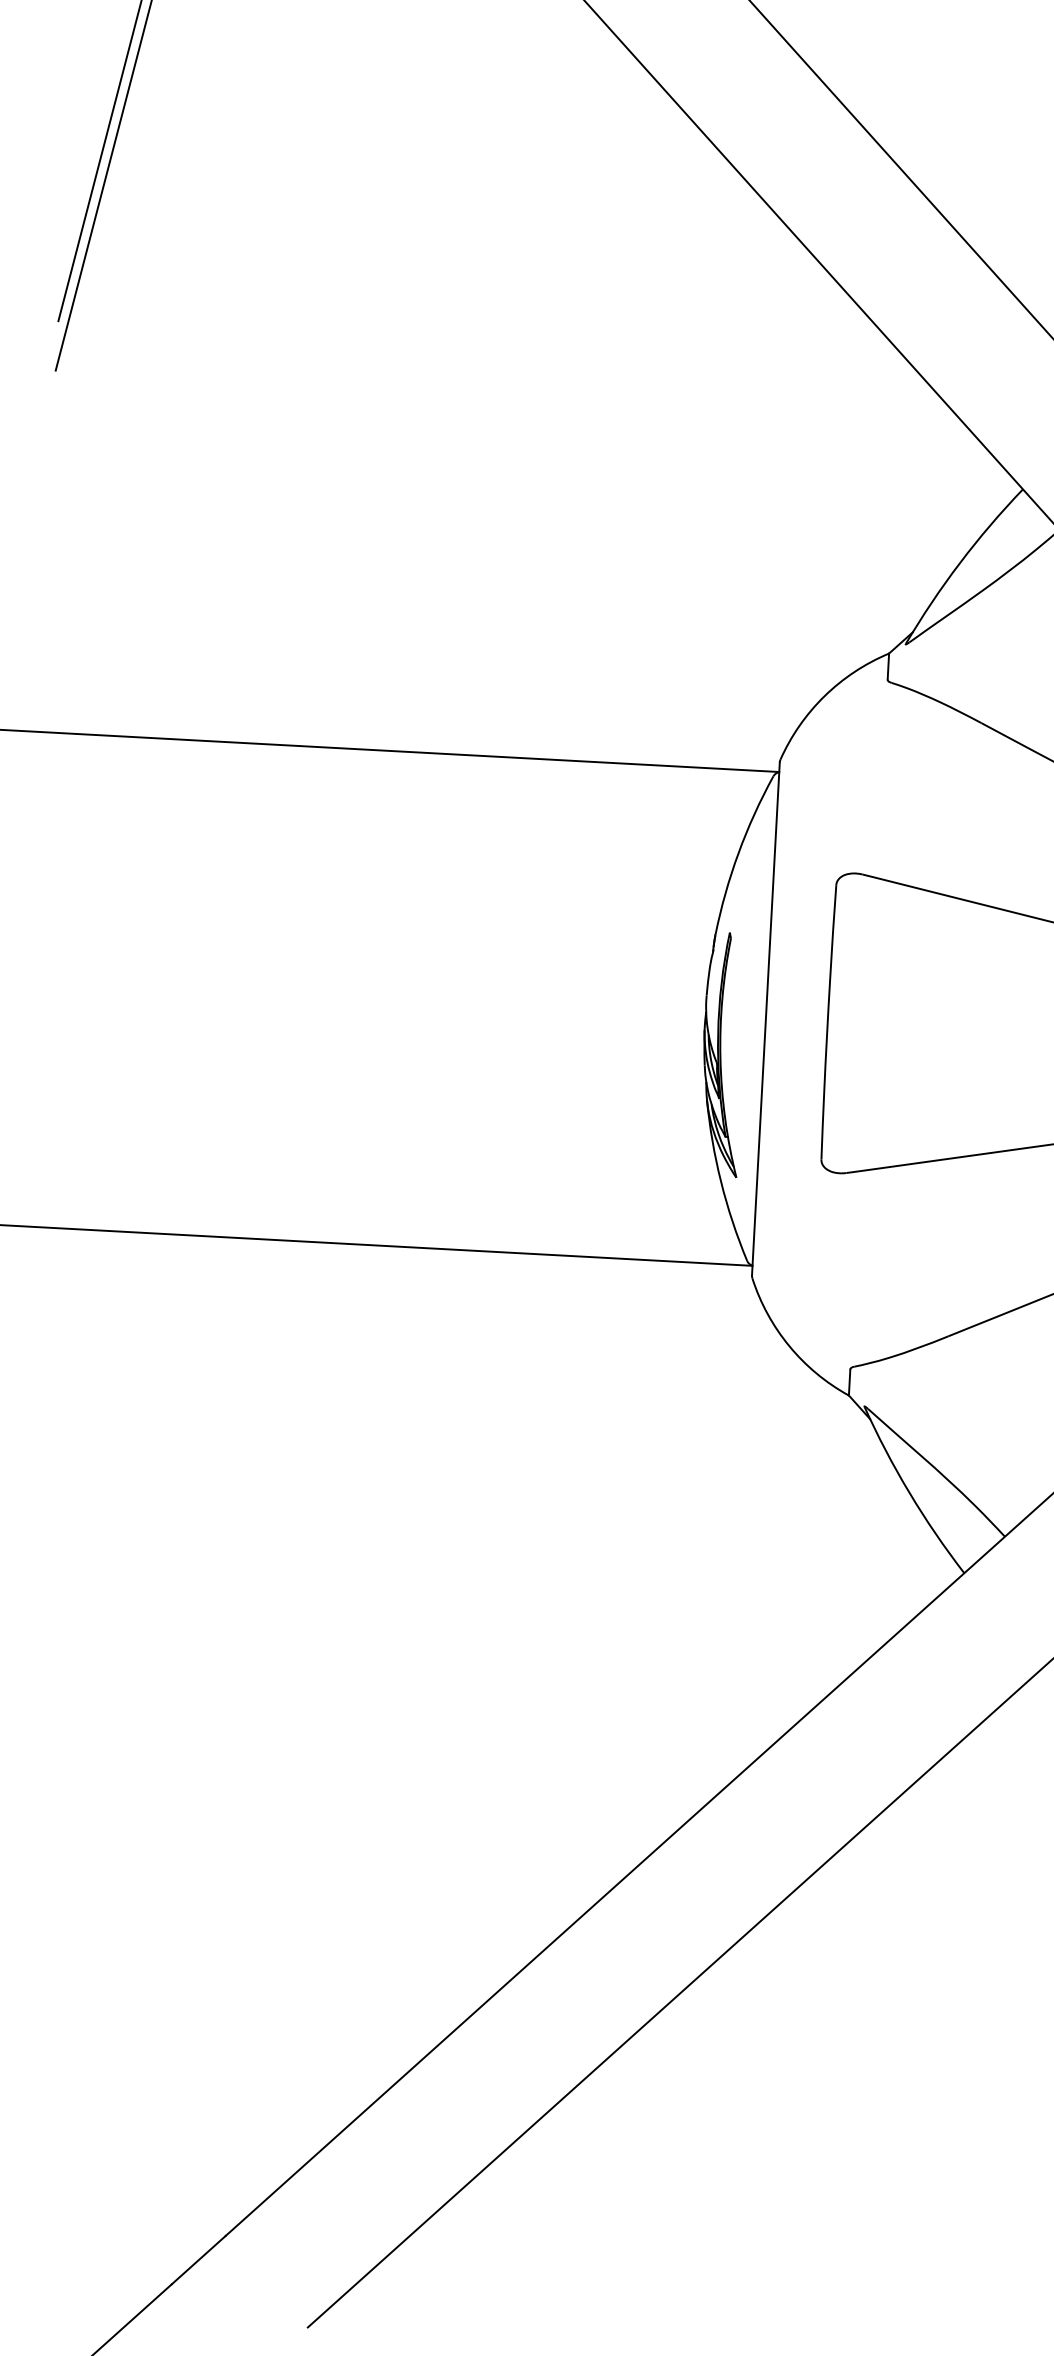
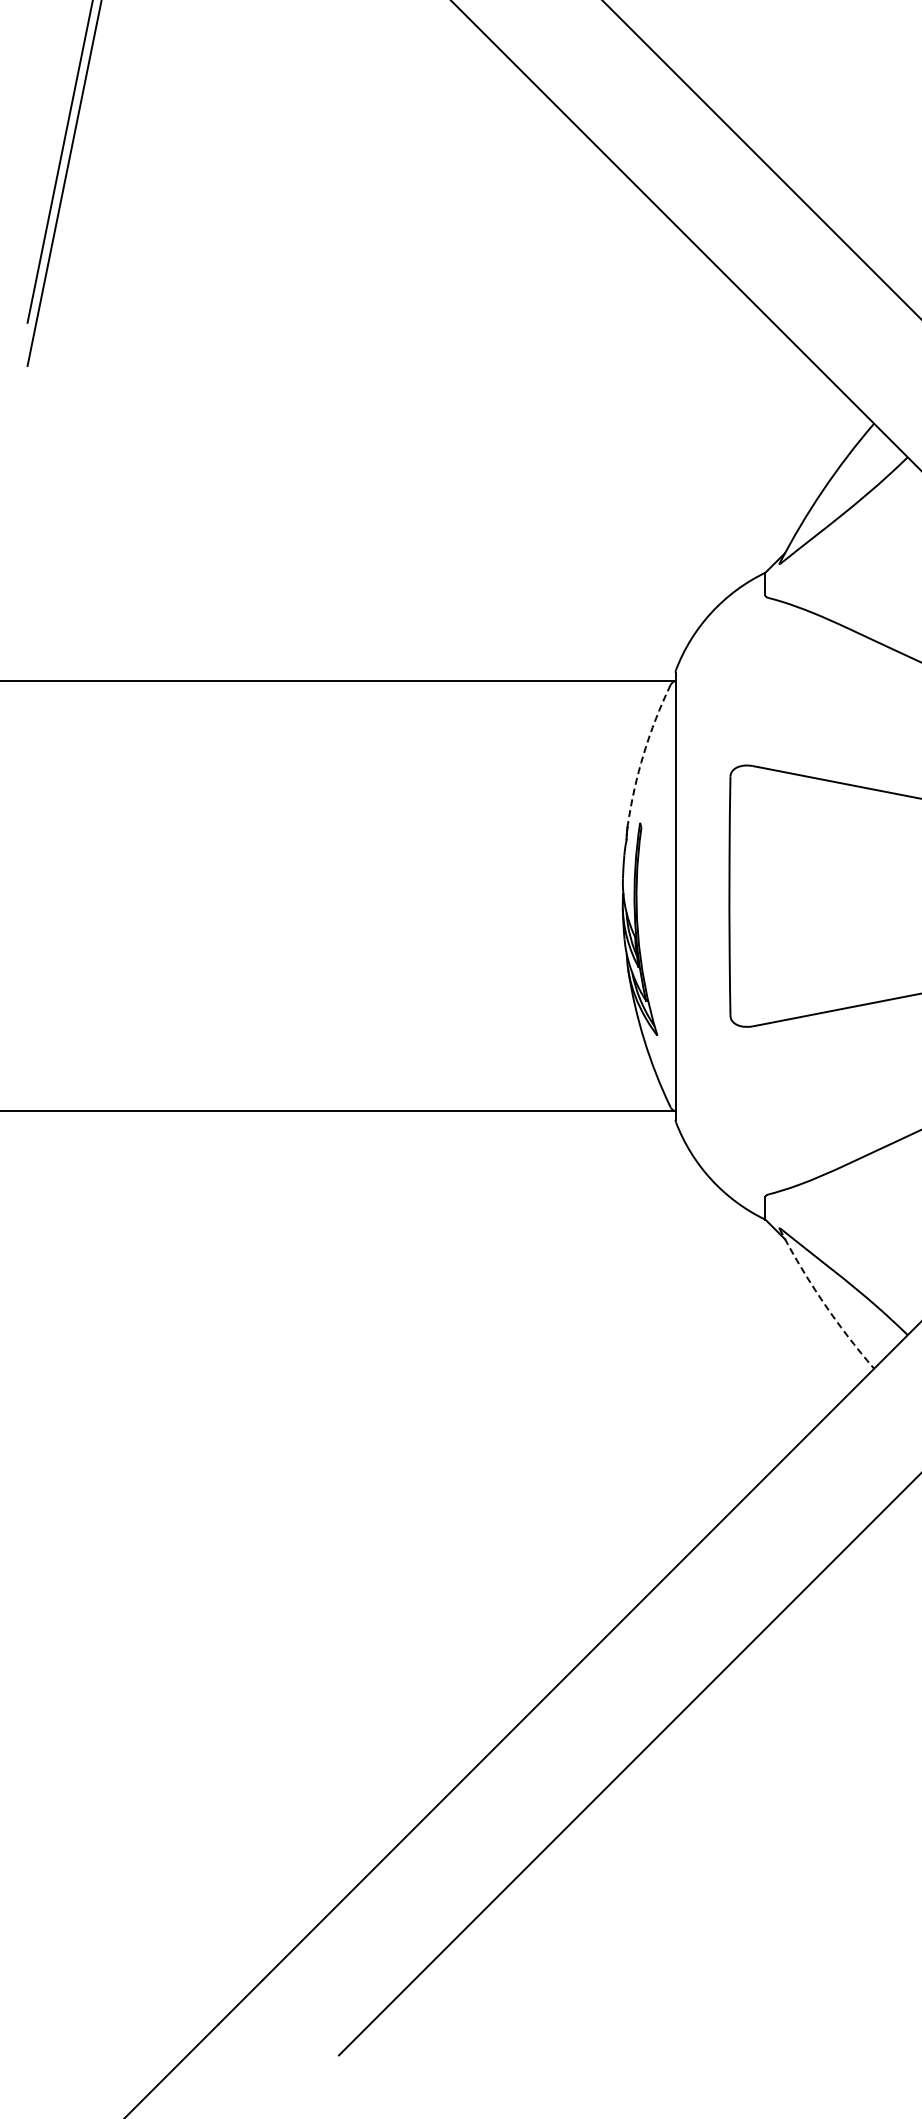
arc: (737, 853) -> (643, 753), solid -> dashed
arc: (909, 1492) -> (822, 1301), solid -> dashed

